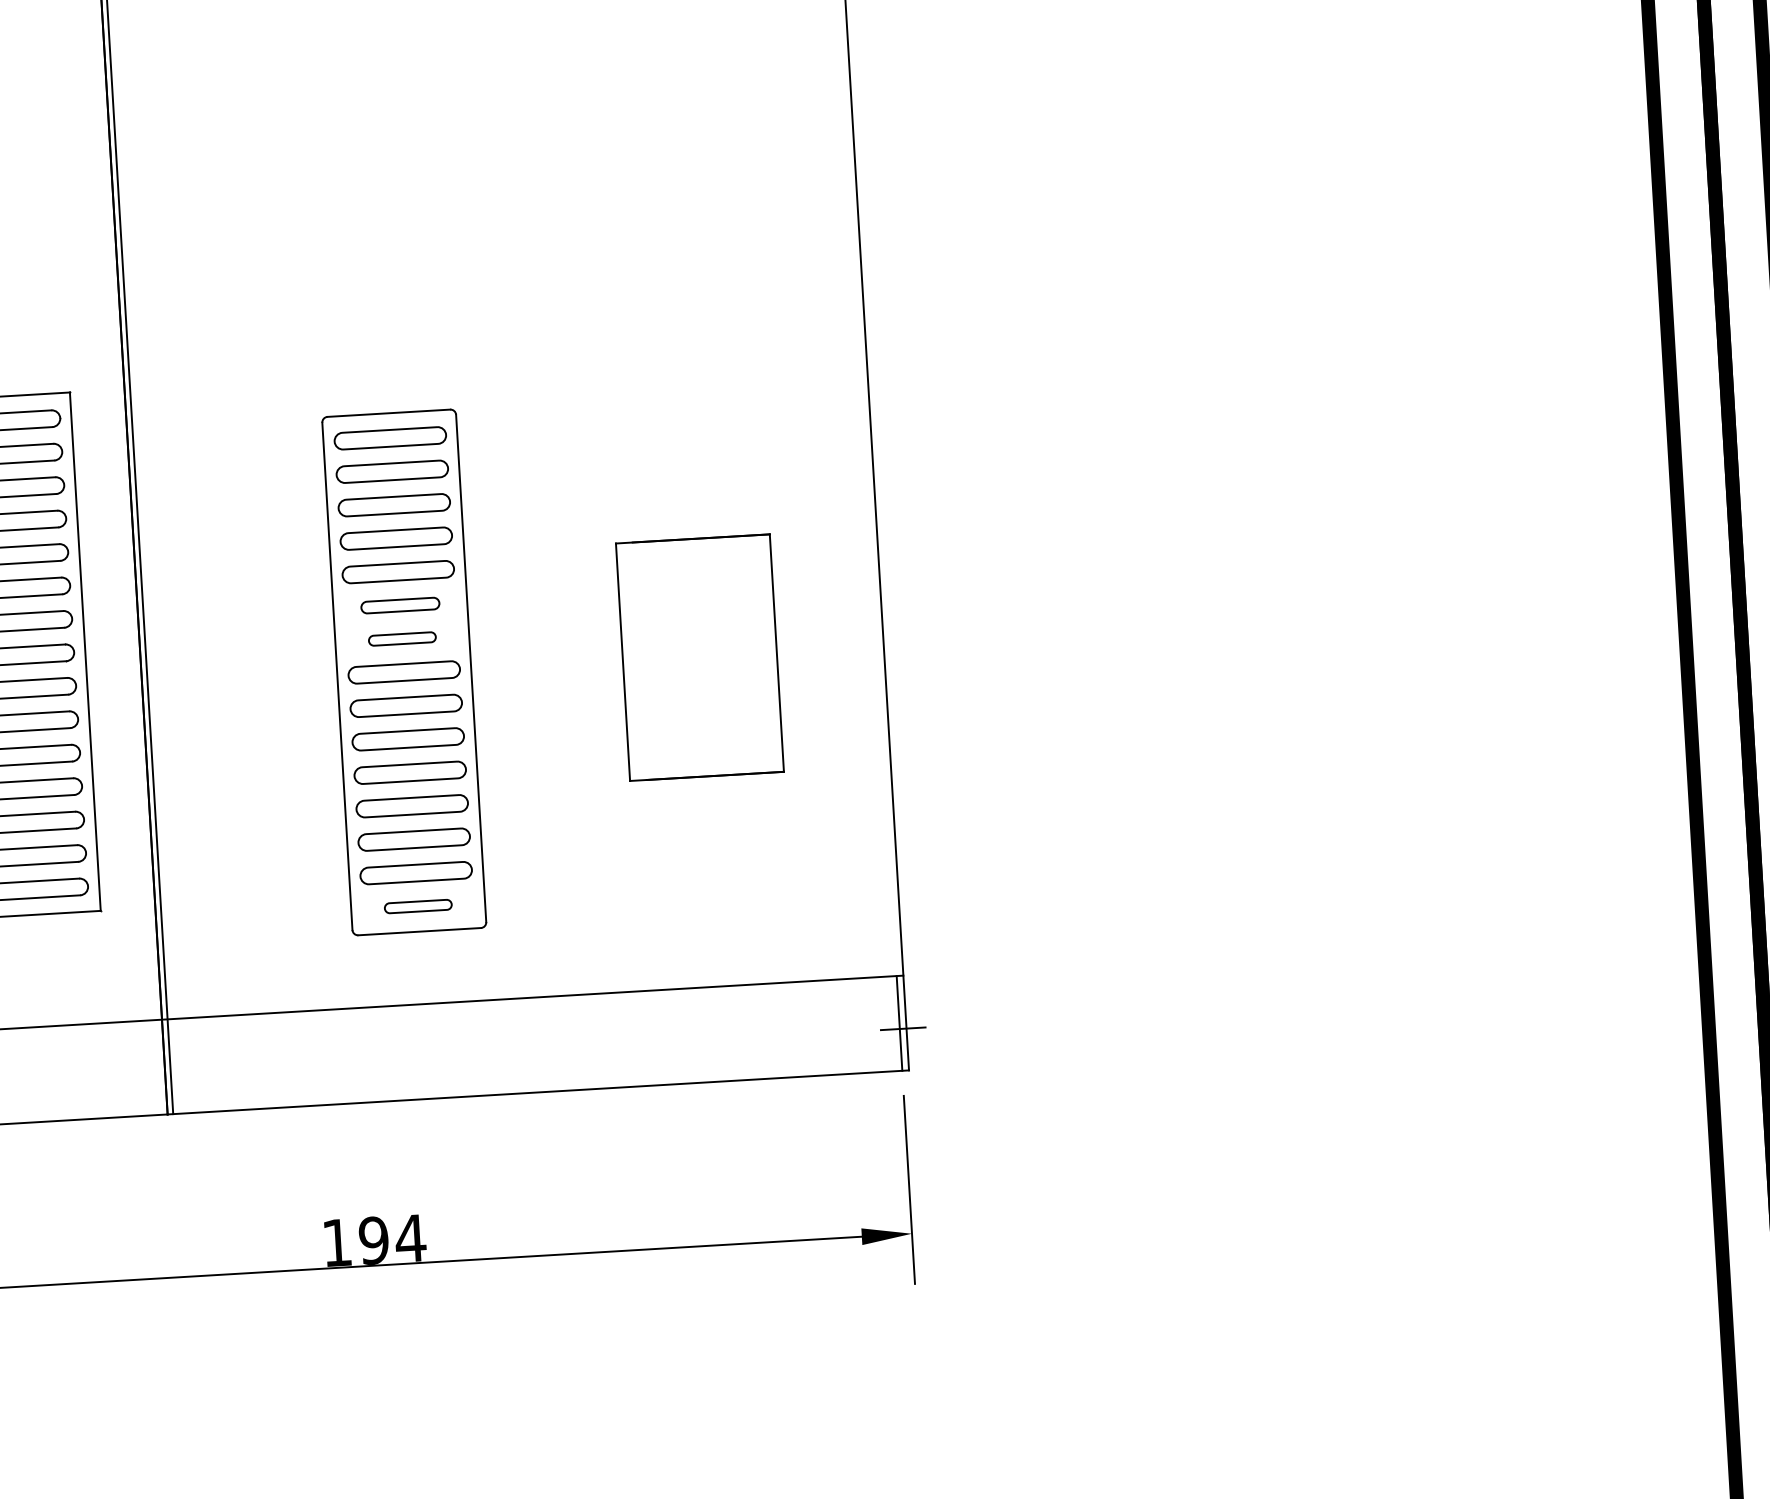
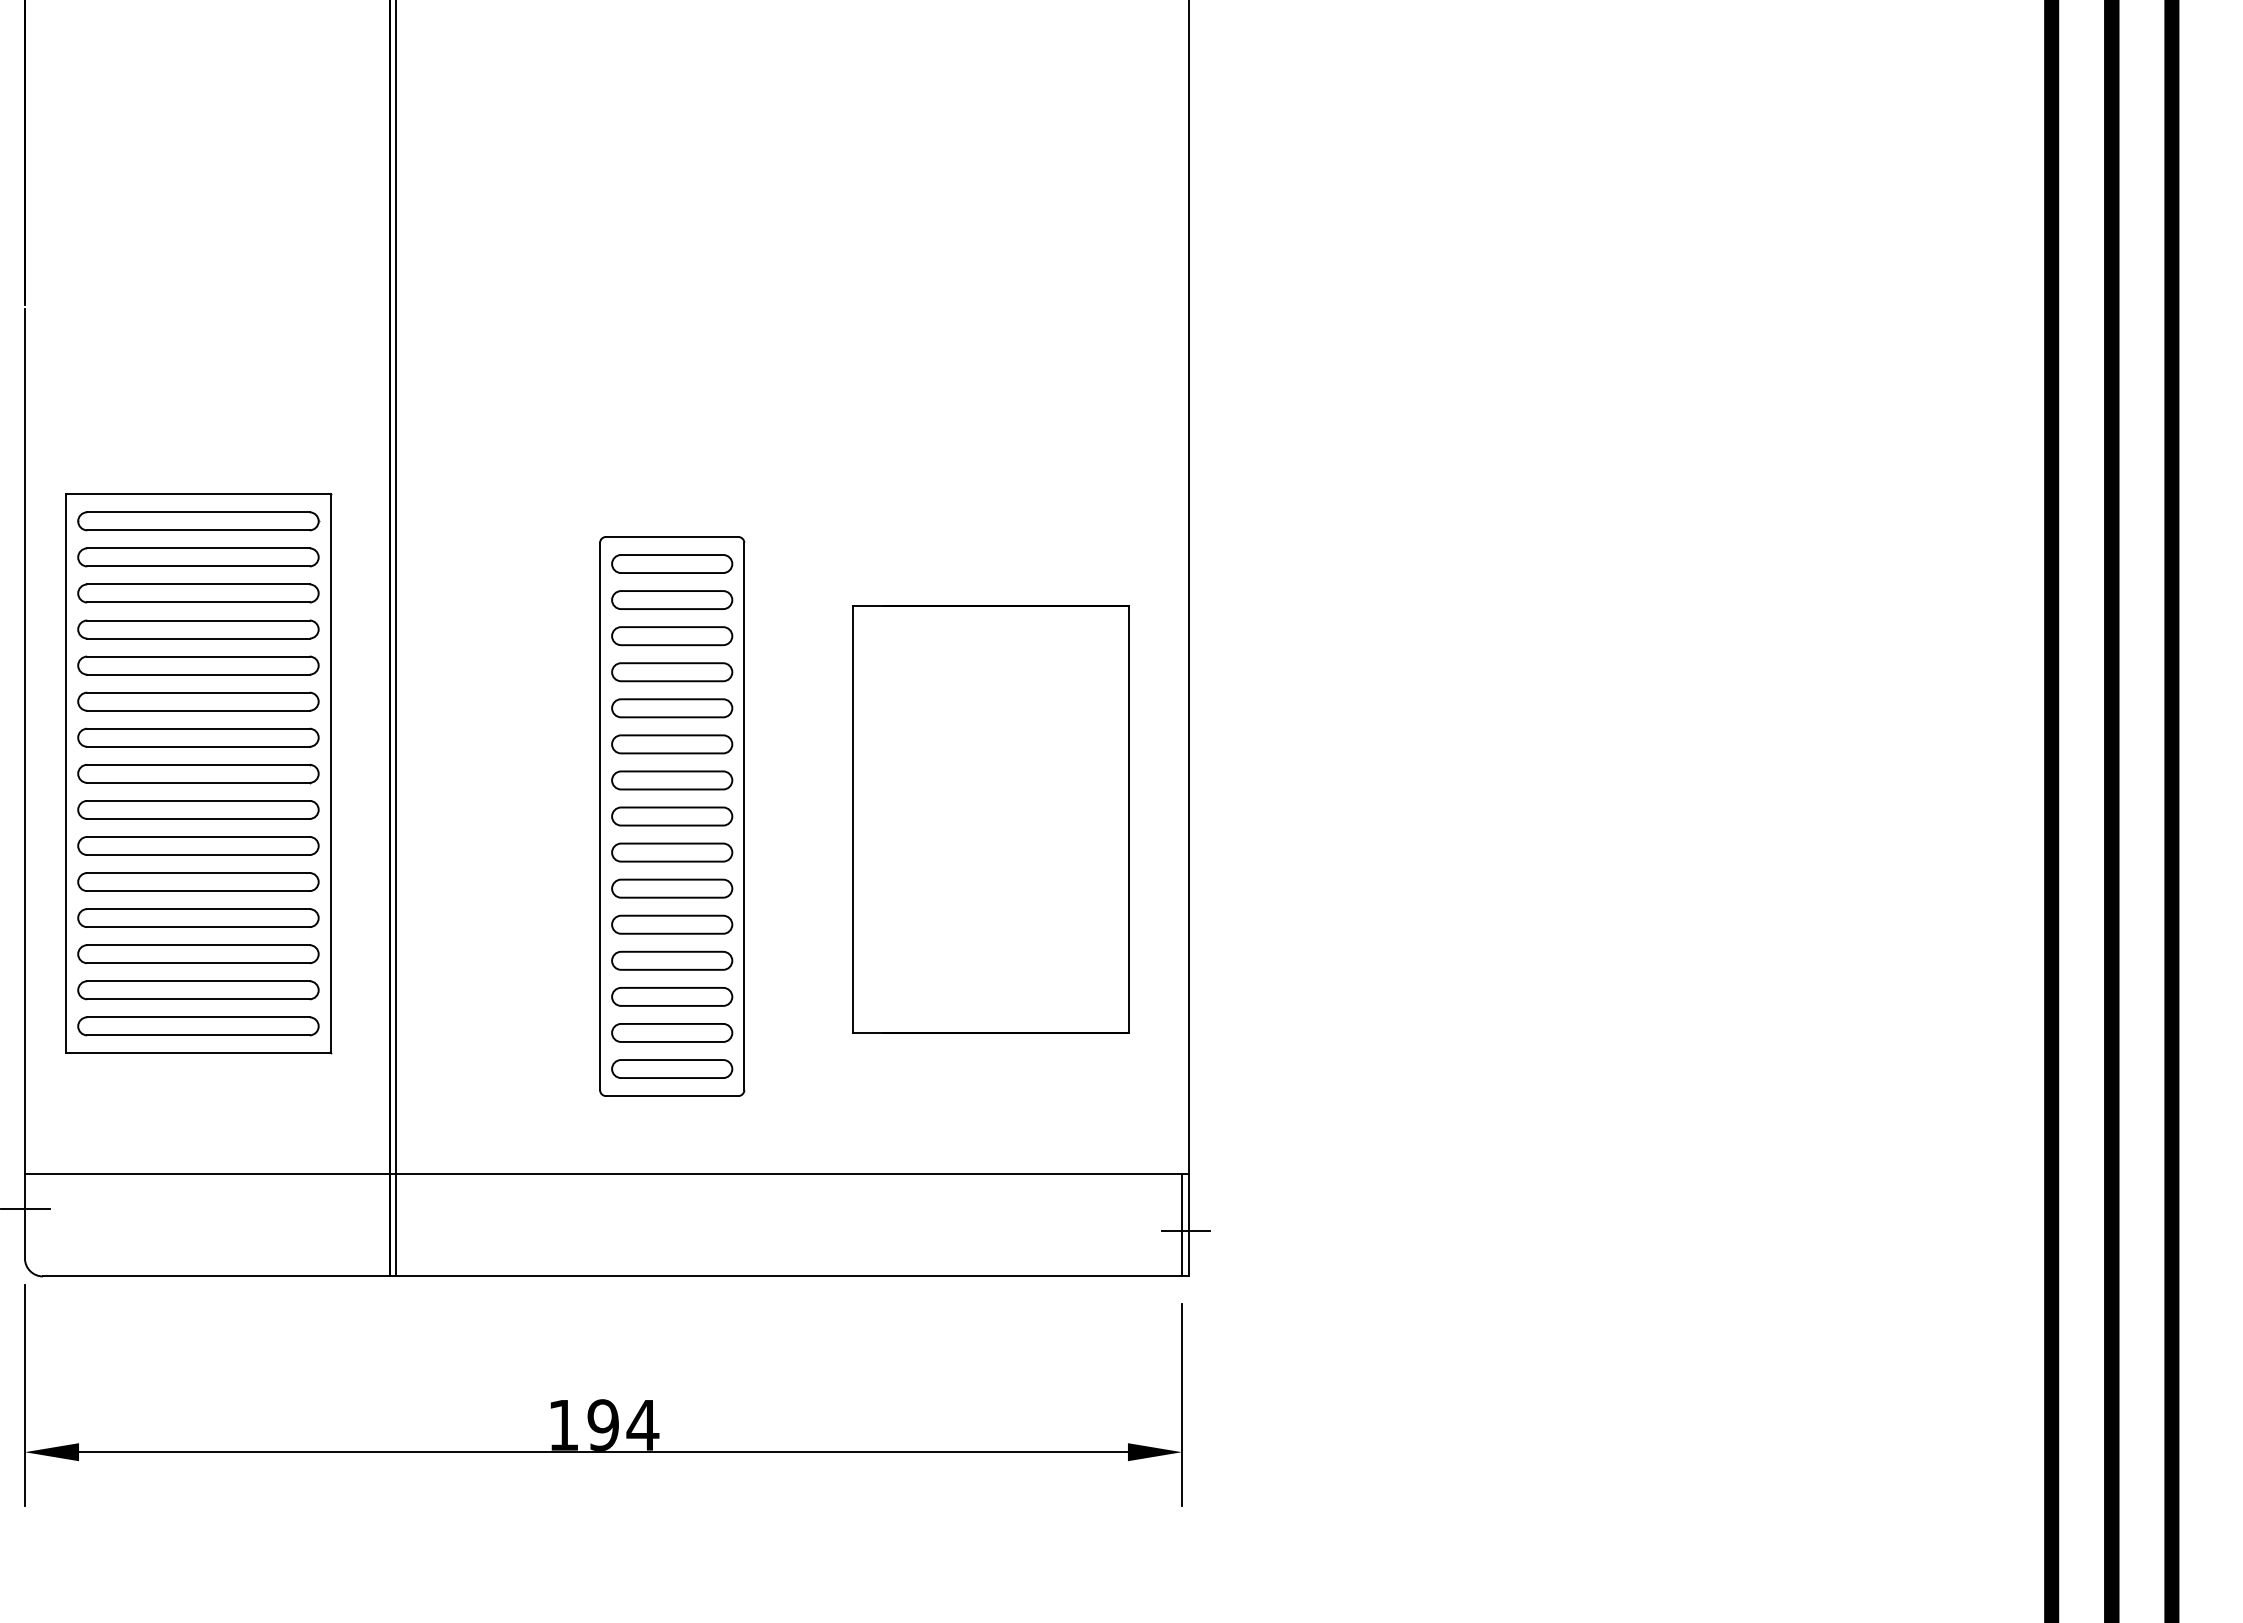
part: (400, 605) -> (672, 744), size x1.43
part: (402, 639) -> (672, 780), size x1.67
part: (699, 657) -> (990, 819), size x1.67
part: (418, 906) -> (672, 1068), size x1.67

